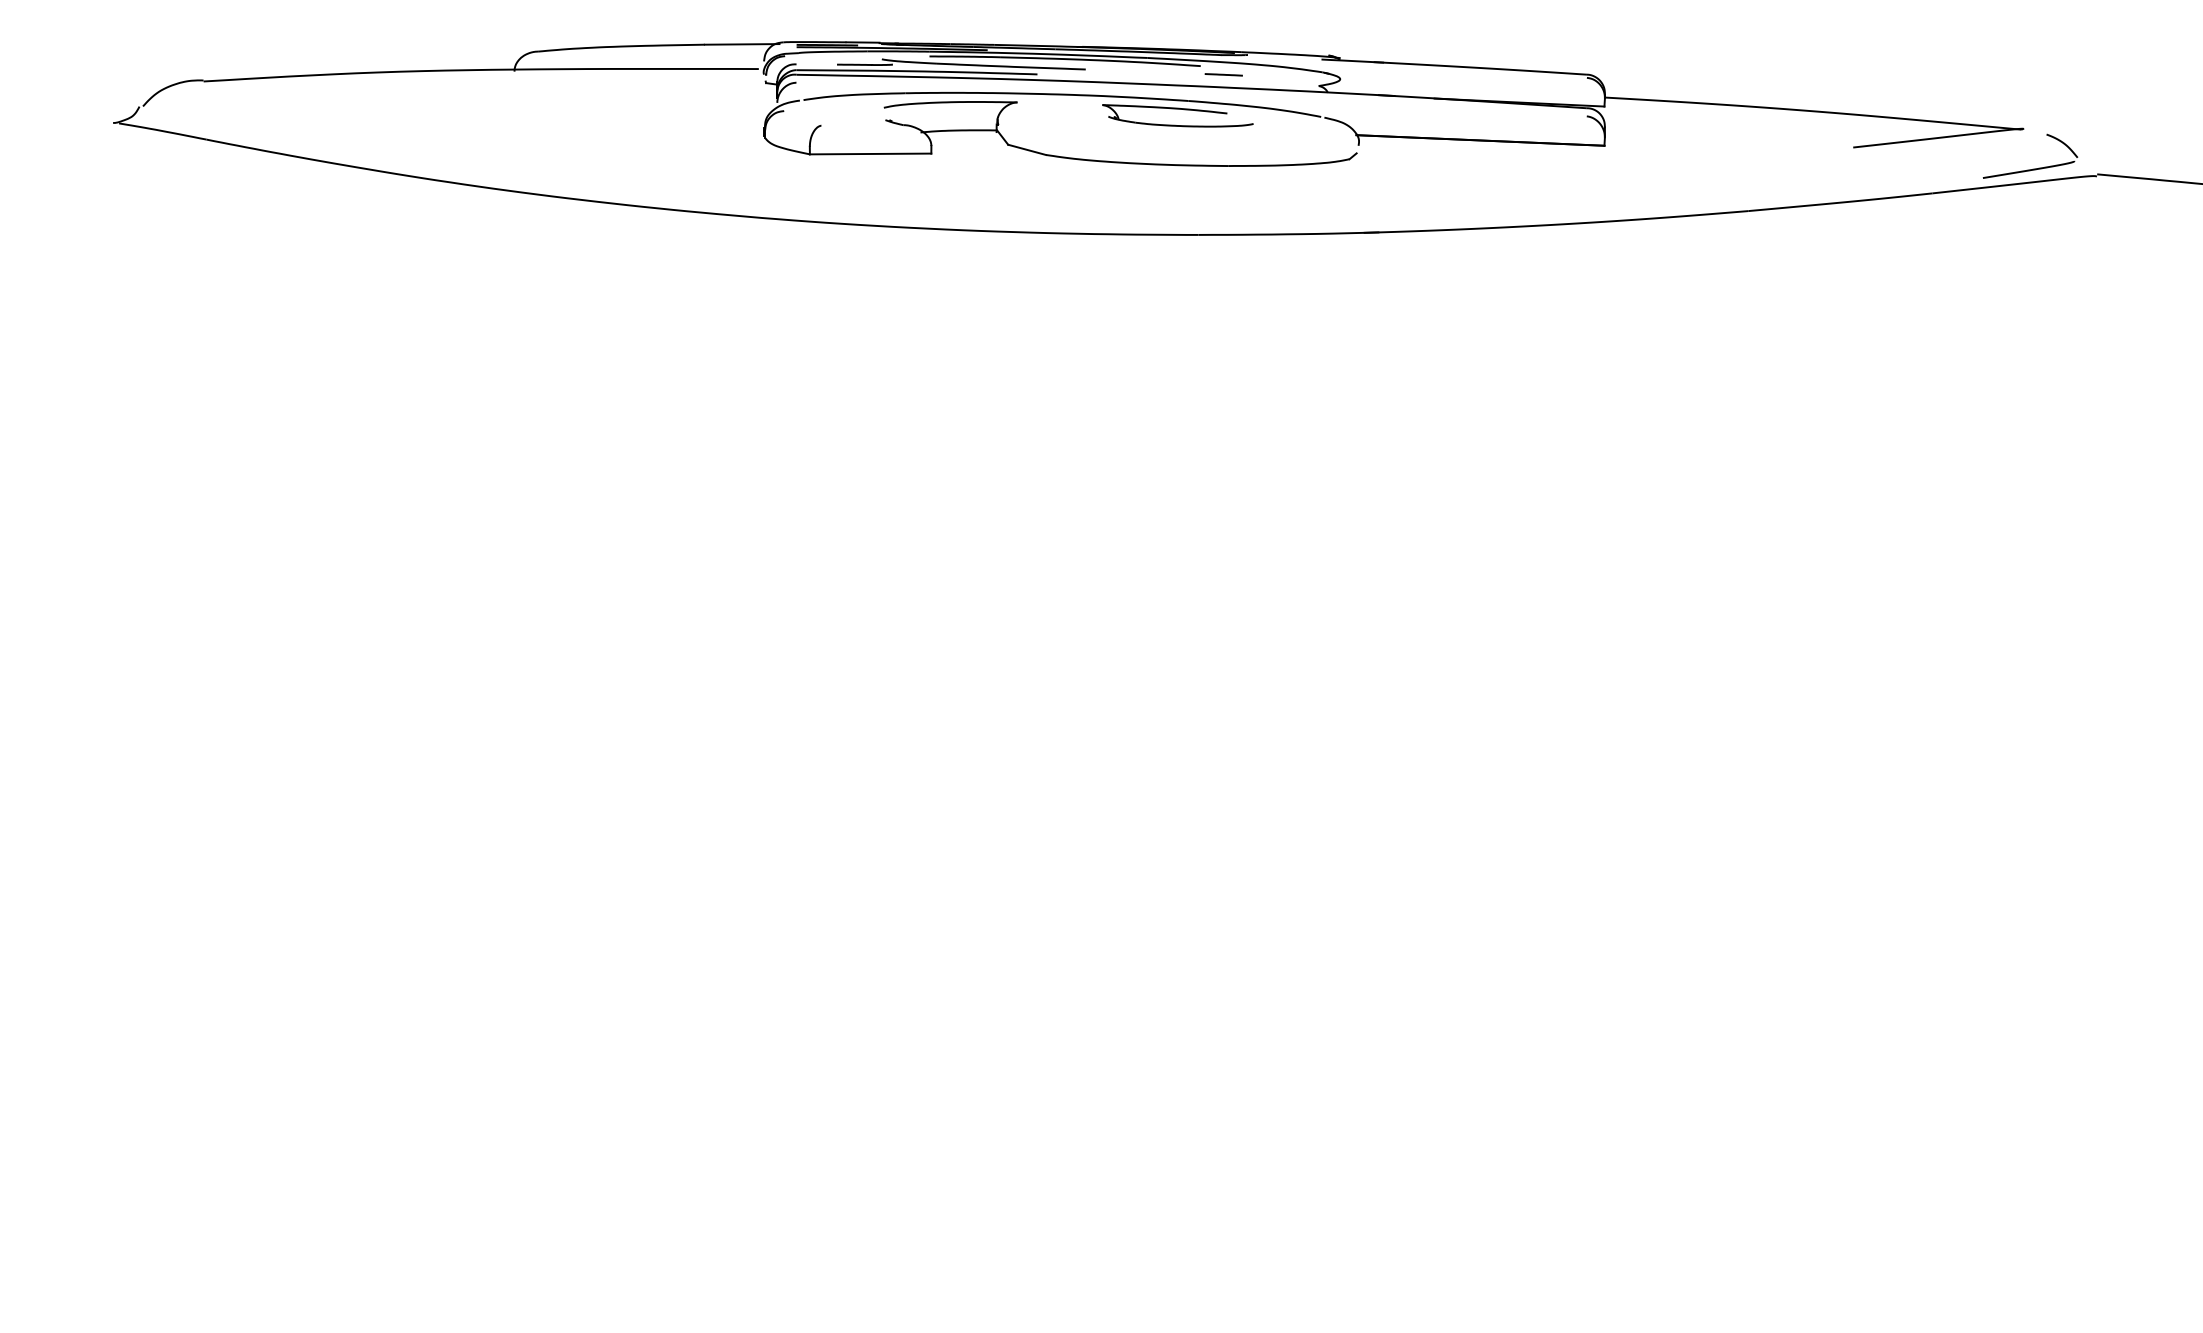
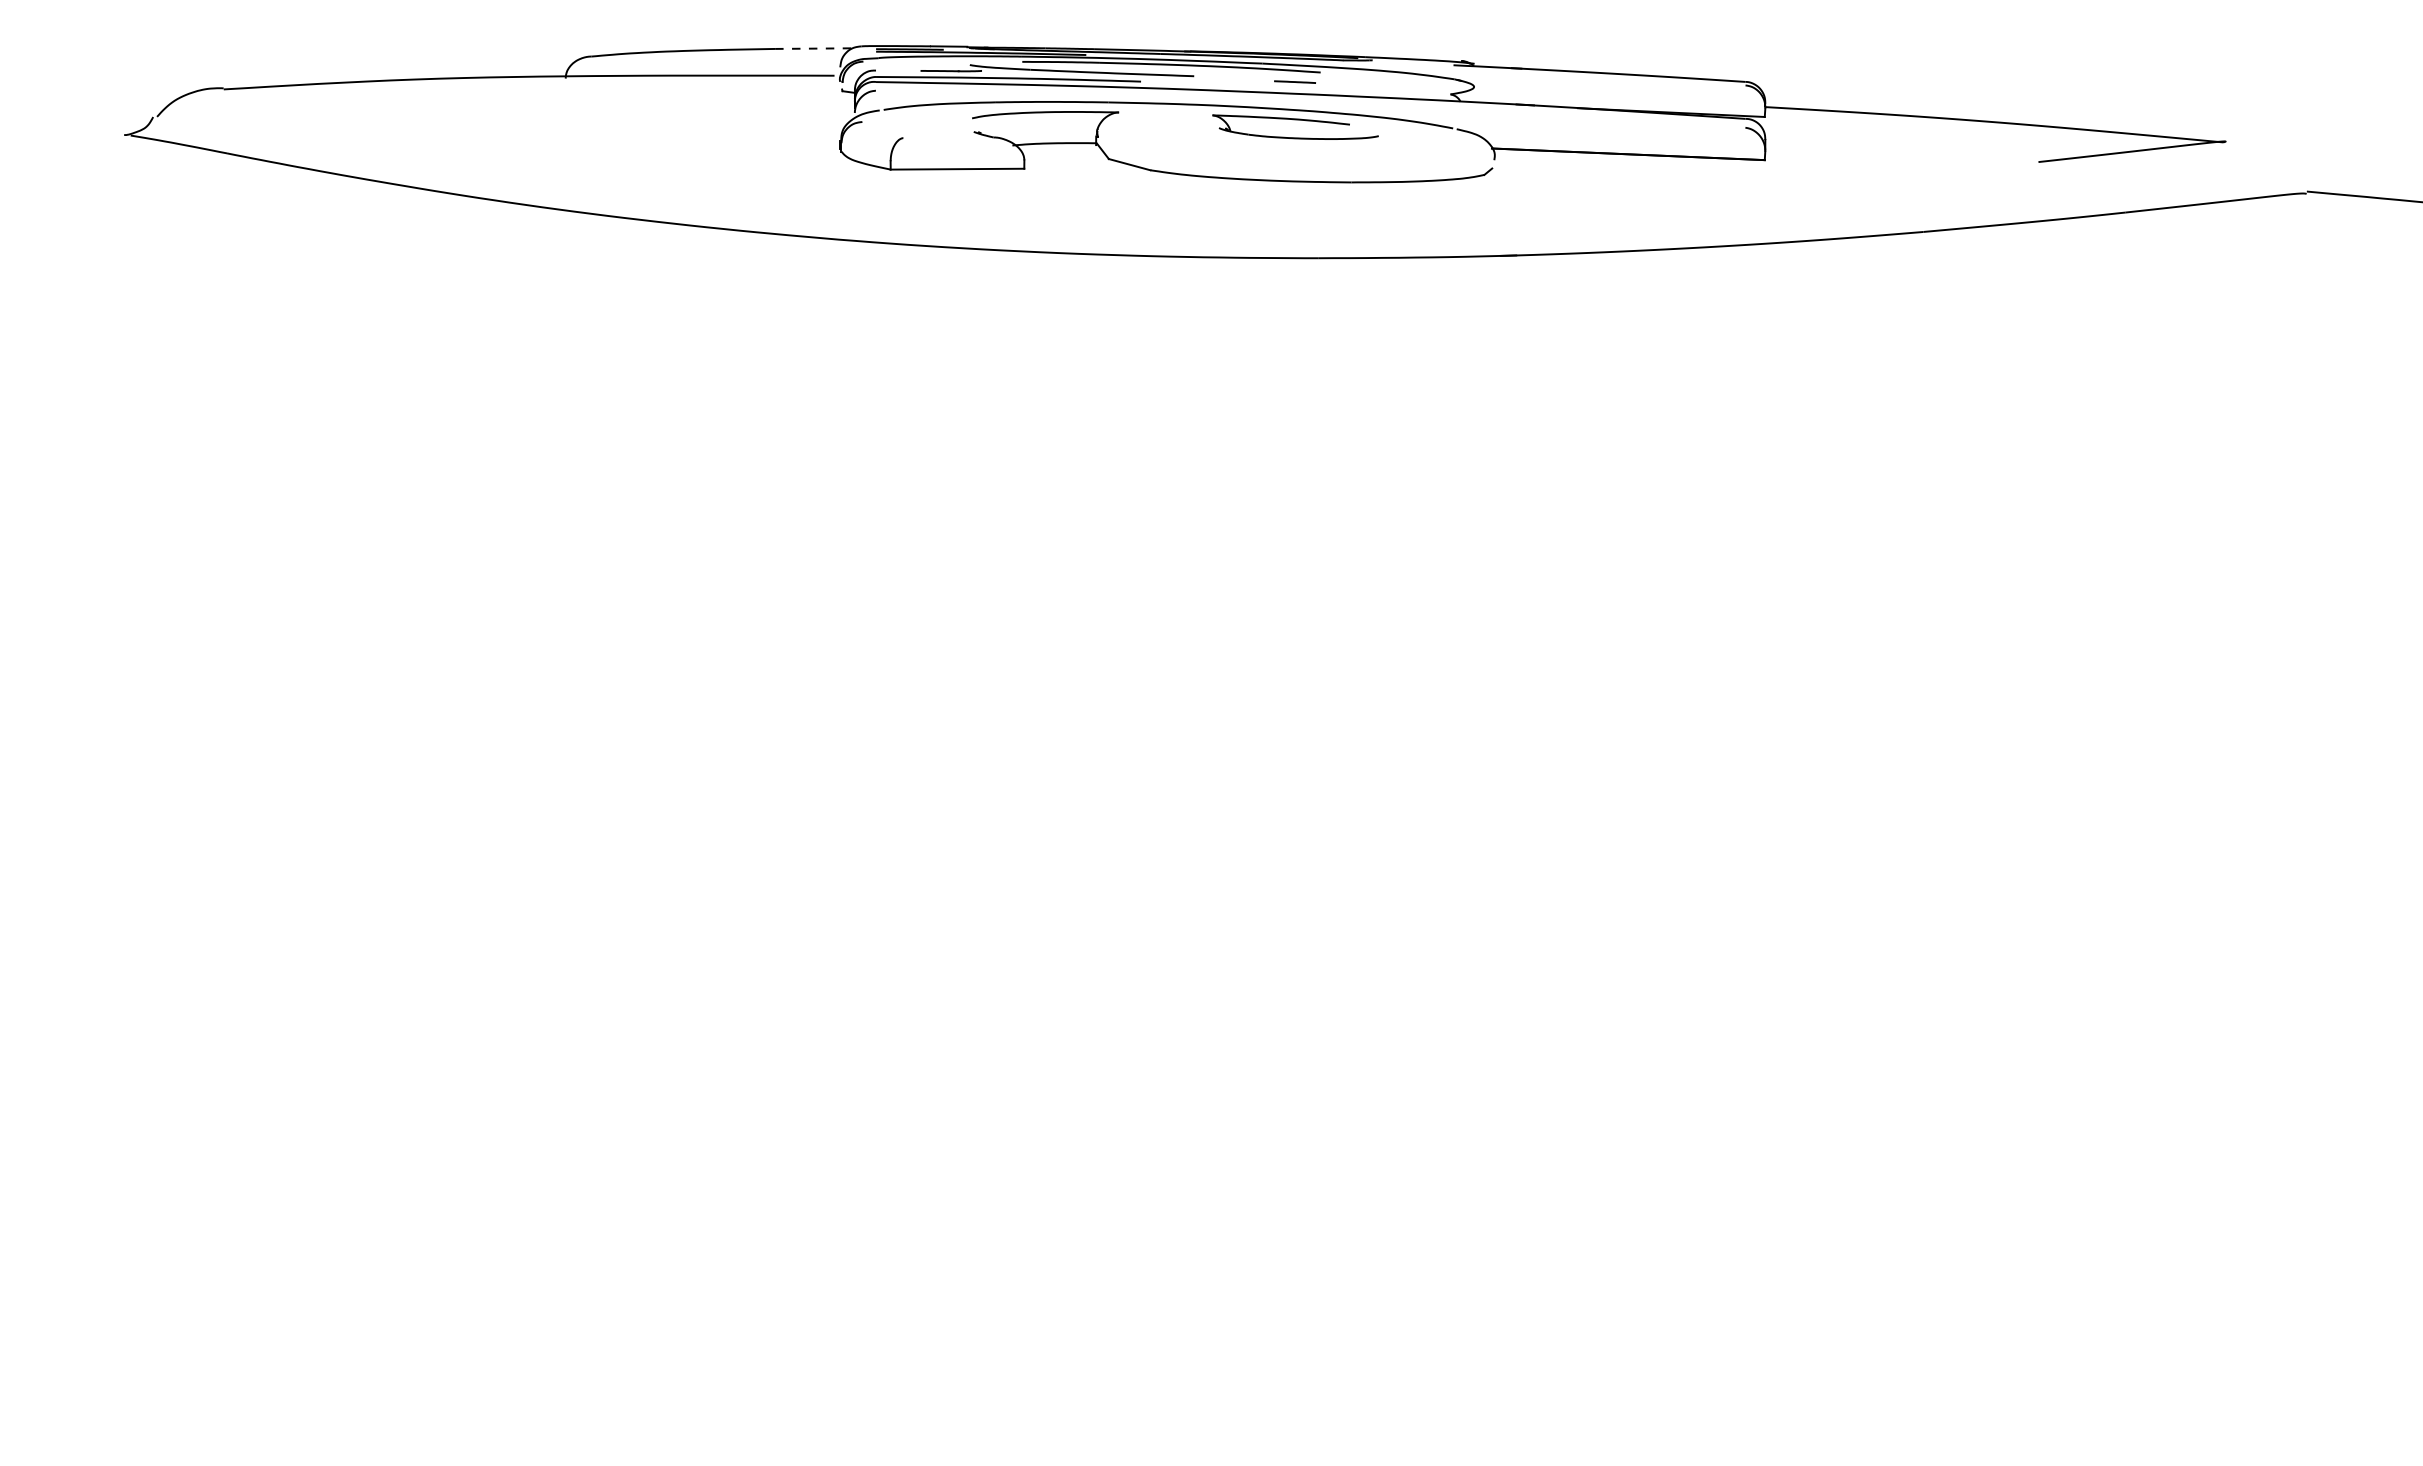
line: (742, 44) -> (816, 48), solid -> dashed
line: (1223, 74) -> (1294, 81), moved
part: (2031, 168) -> (2234, 185), removed

